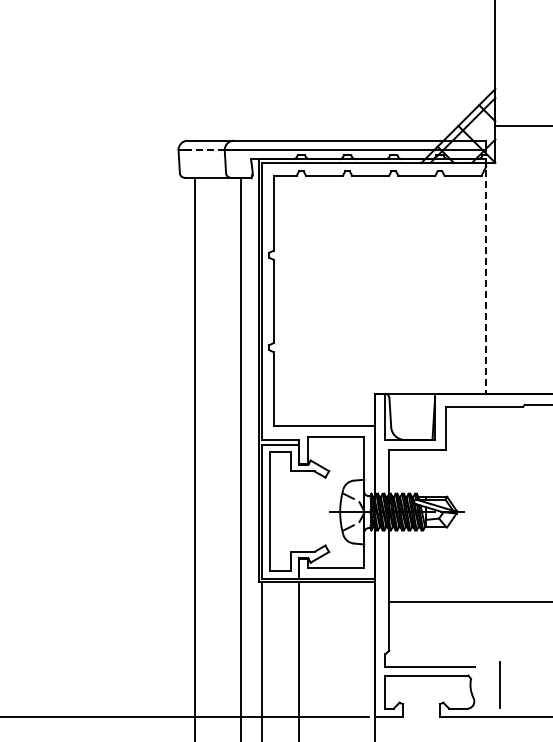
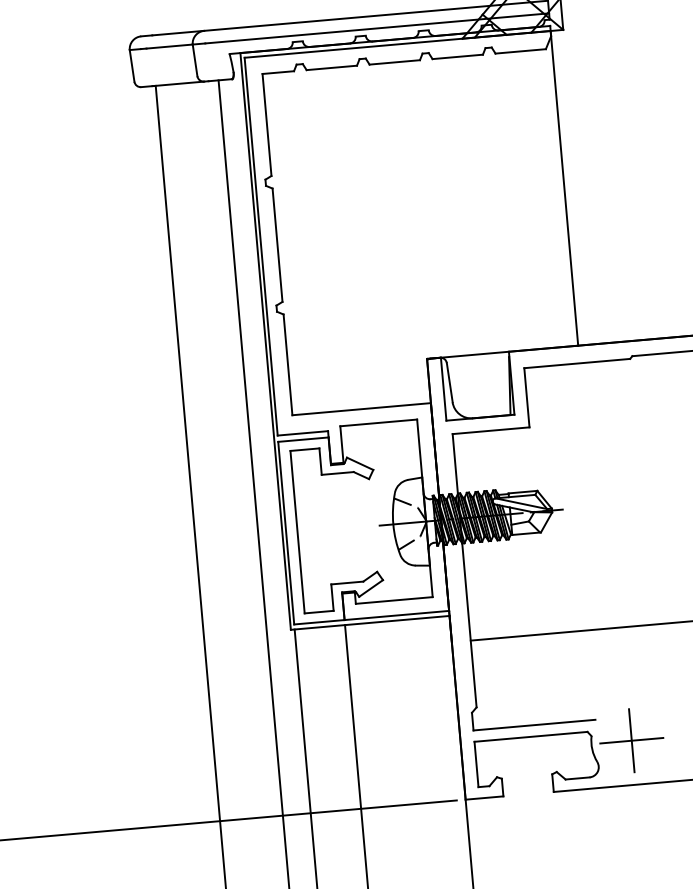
line: (207, 149) -> (169, 45), dashed -> solid
line: (486, 276) -> (564, 185), dashed -> solid
line: (499, 684) -> (631, 740), added

